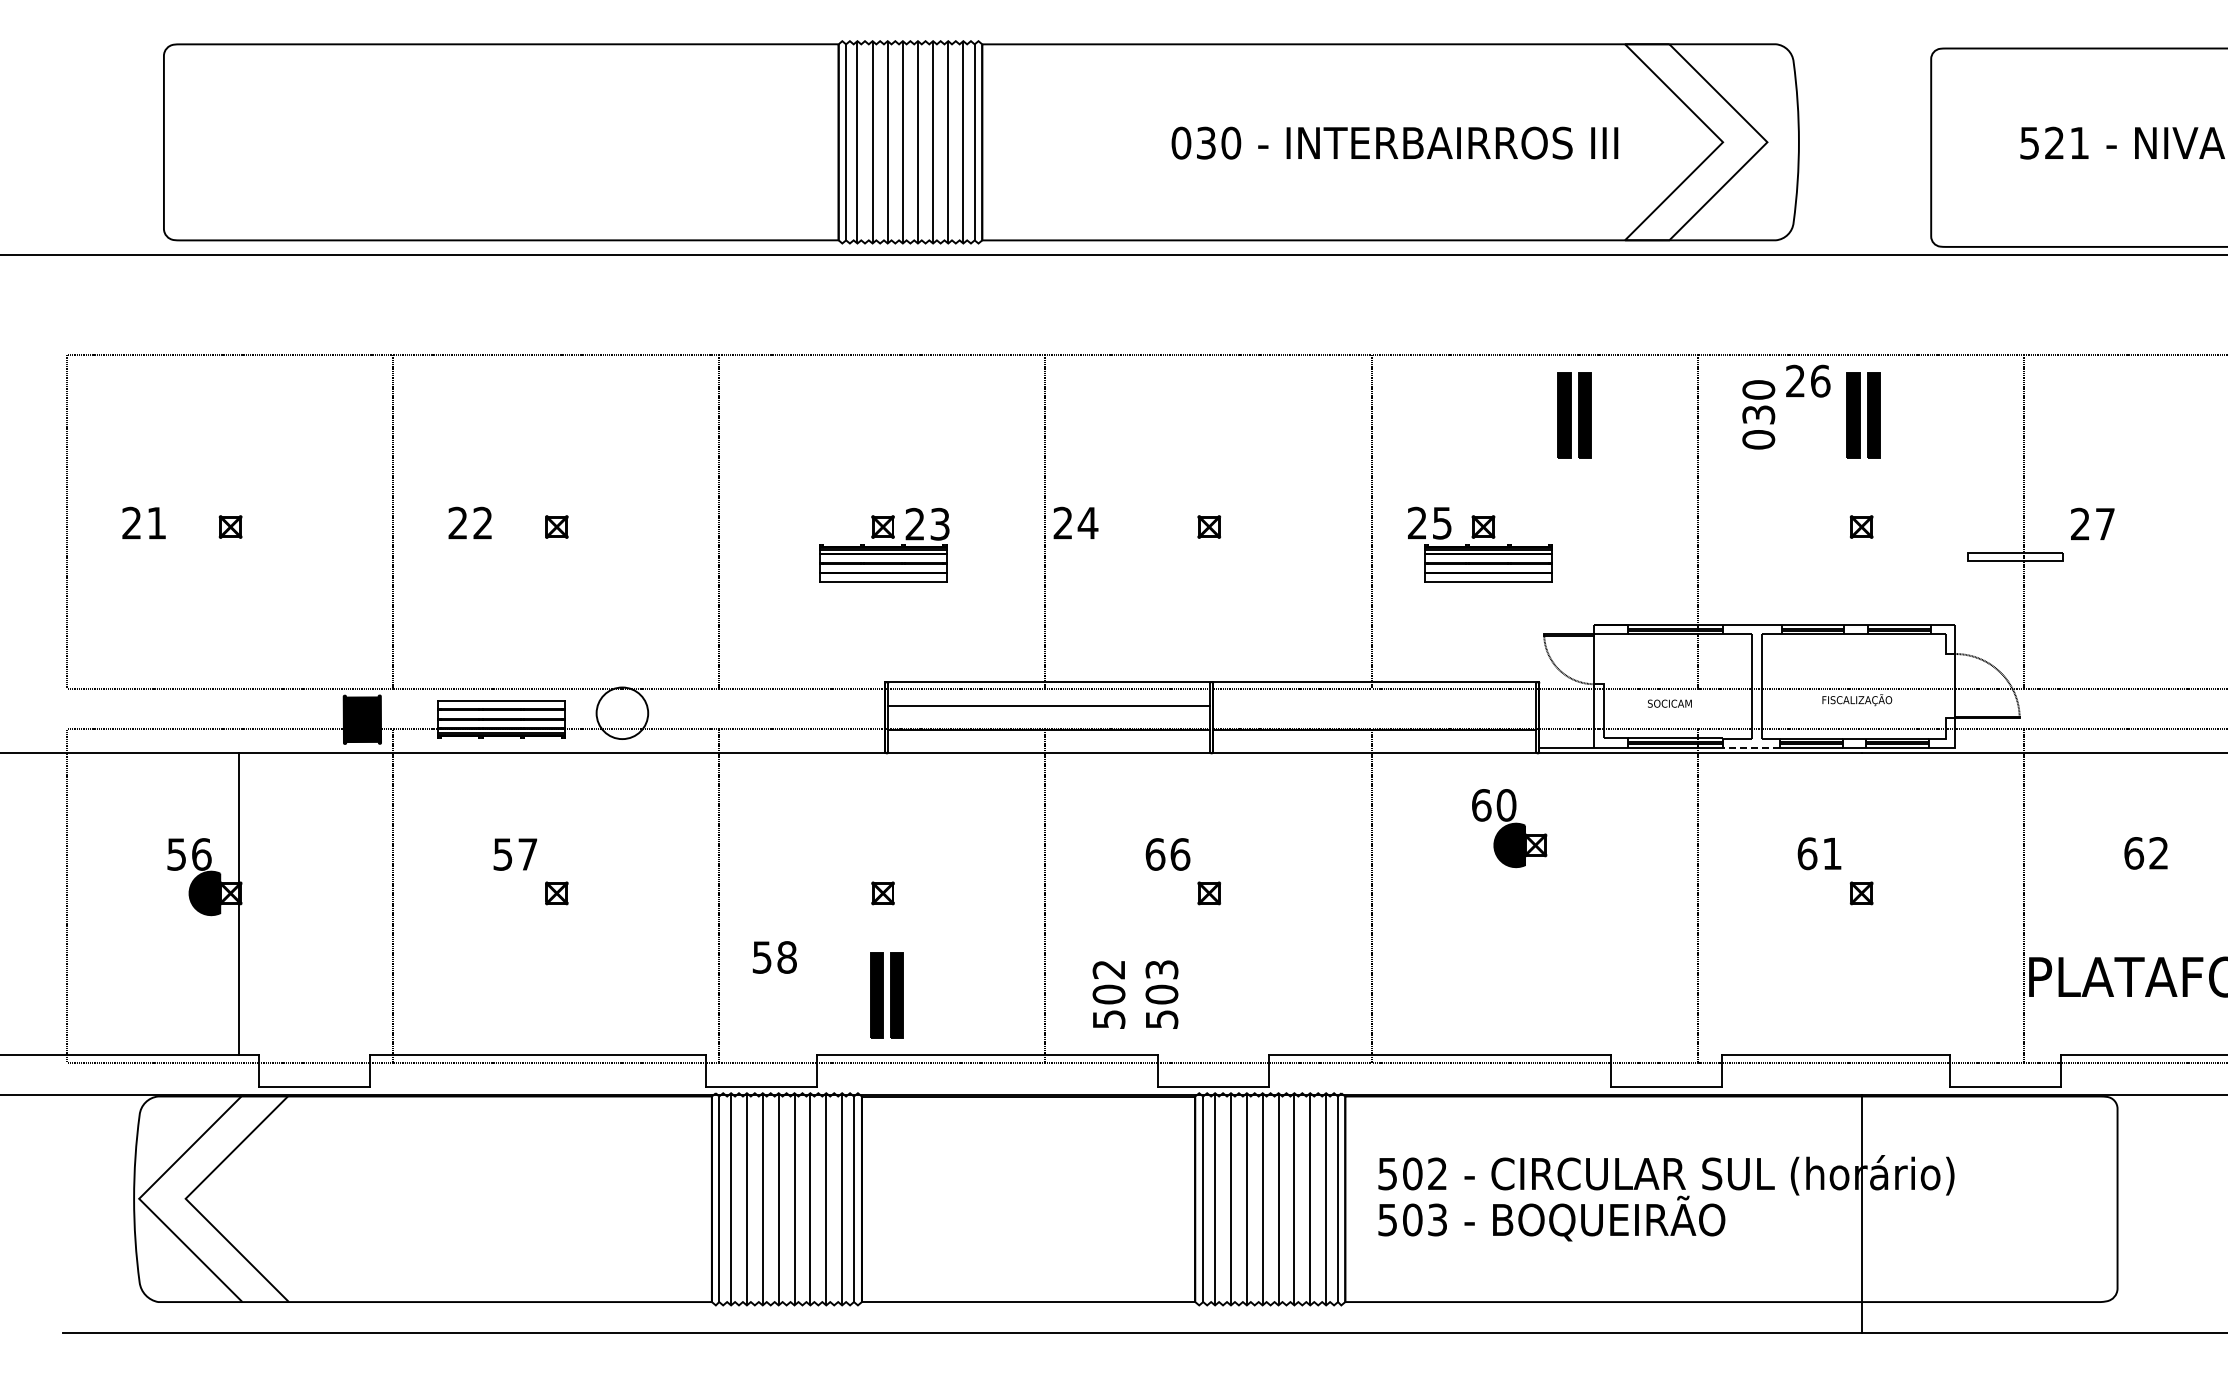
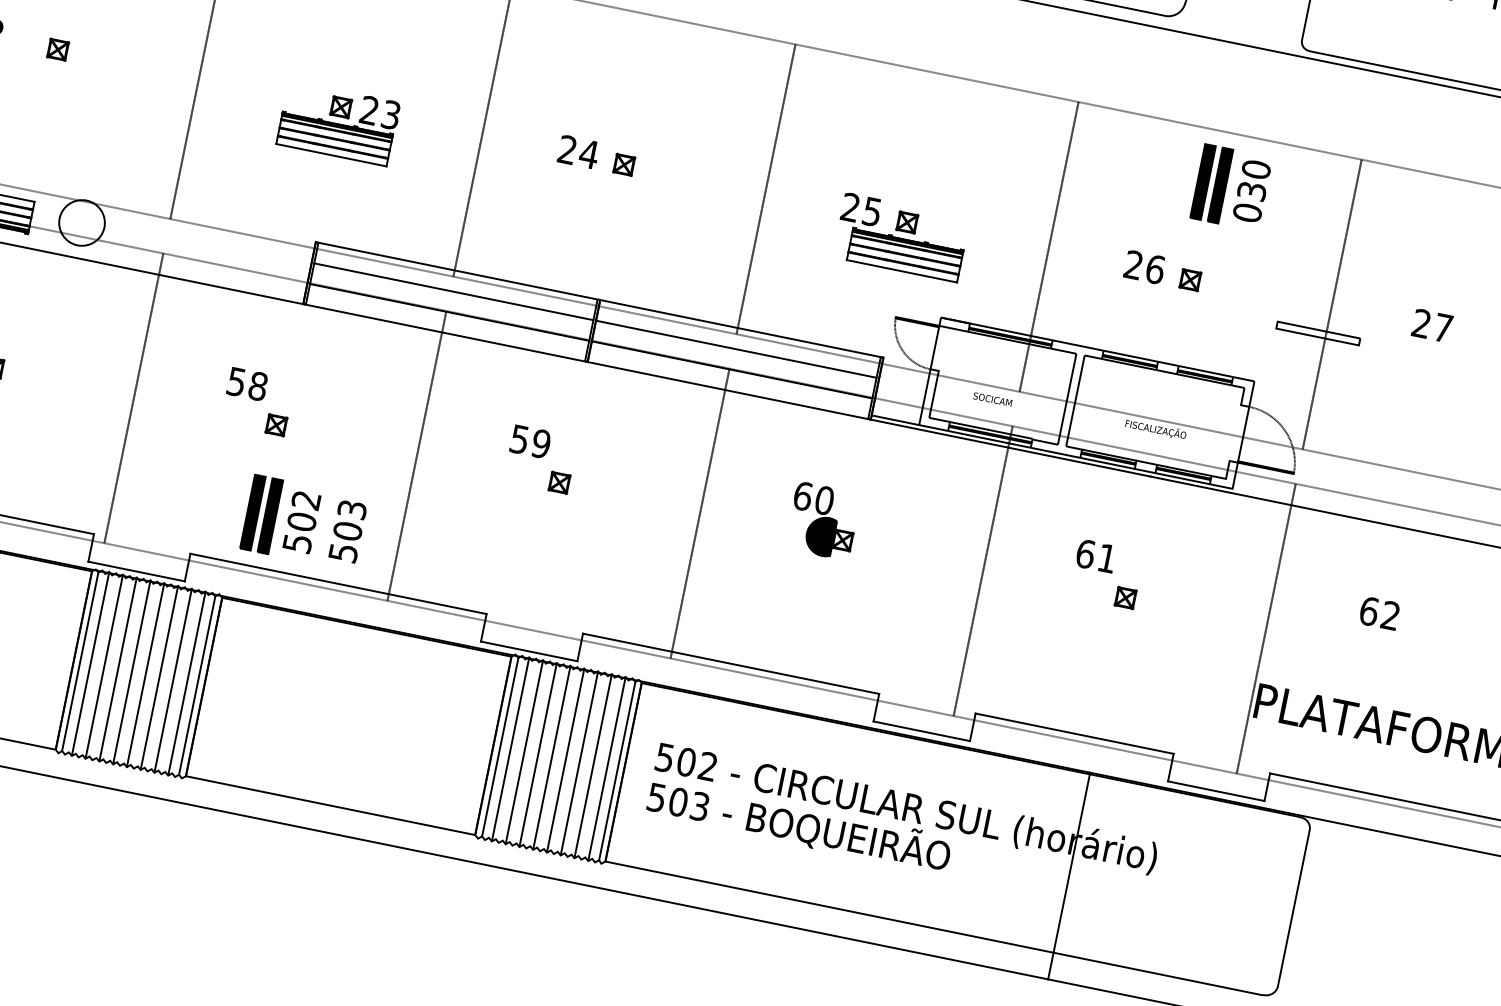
text: (1808, 380) -> (1145, 266), moved
text: (1758, 414) -> (1251, 190), moved
part: (1574, 415) -> (960, 132), removed
text: (1075, 522) -> (578, 151), moved
text: (2092, 523) -> (1432, 325), moved
part: (1480, 544) -> (901, 237), moved
line: (1374, 705) -> (736, 348), added
line: (1751, 748) -> (1055, 452), dashed -> solid
part: (1509, 828) -> (823, 521), moved
text: (1167, 854) -> (530, 441), 66 -> 59
text: (774, 957) -> (247, 384), moved
text: (1135, 994) -> (324, 526), moved

